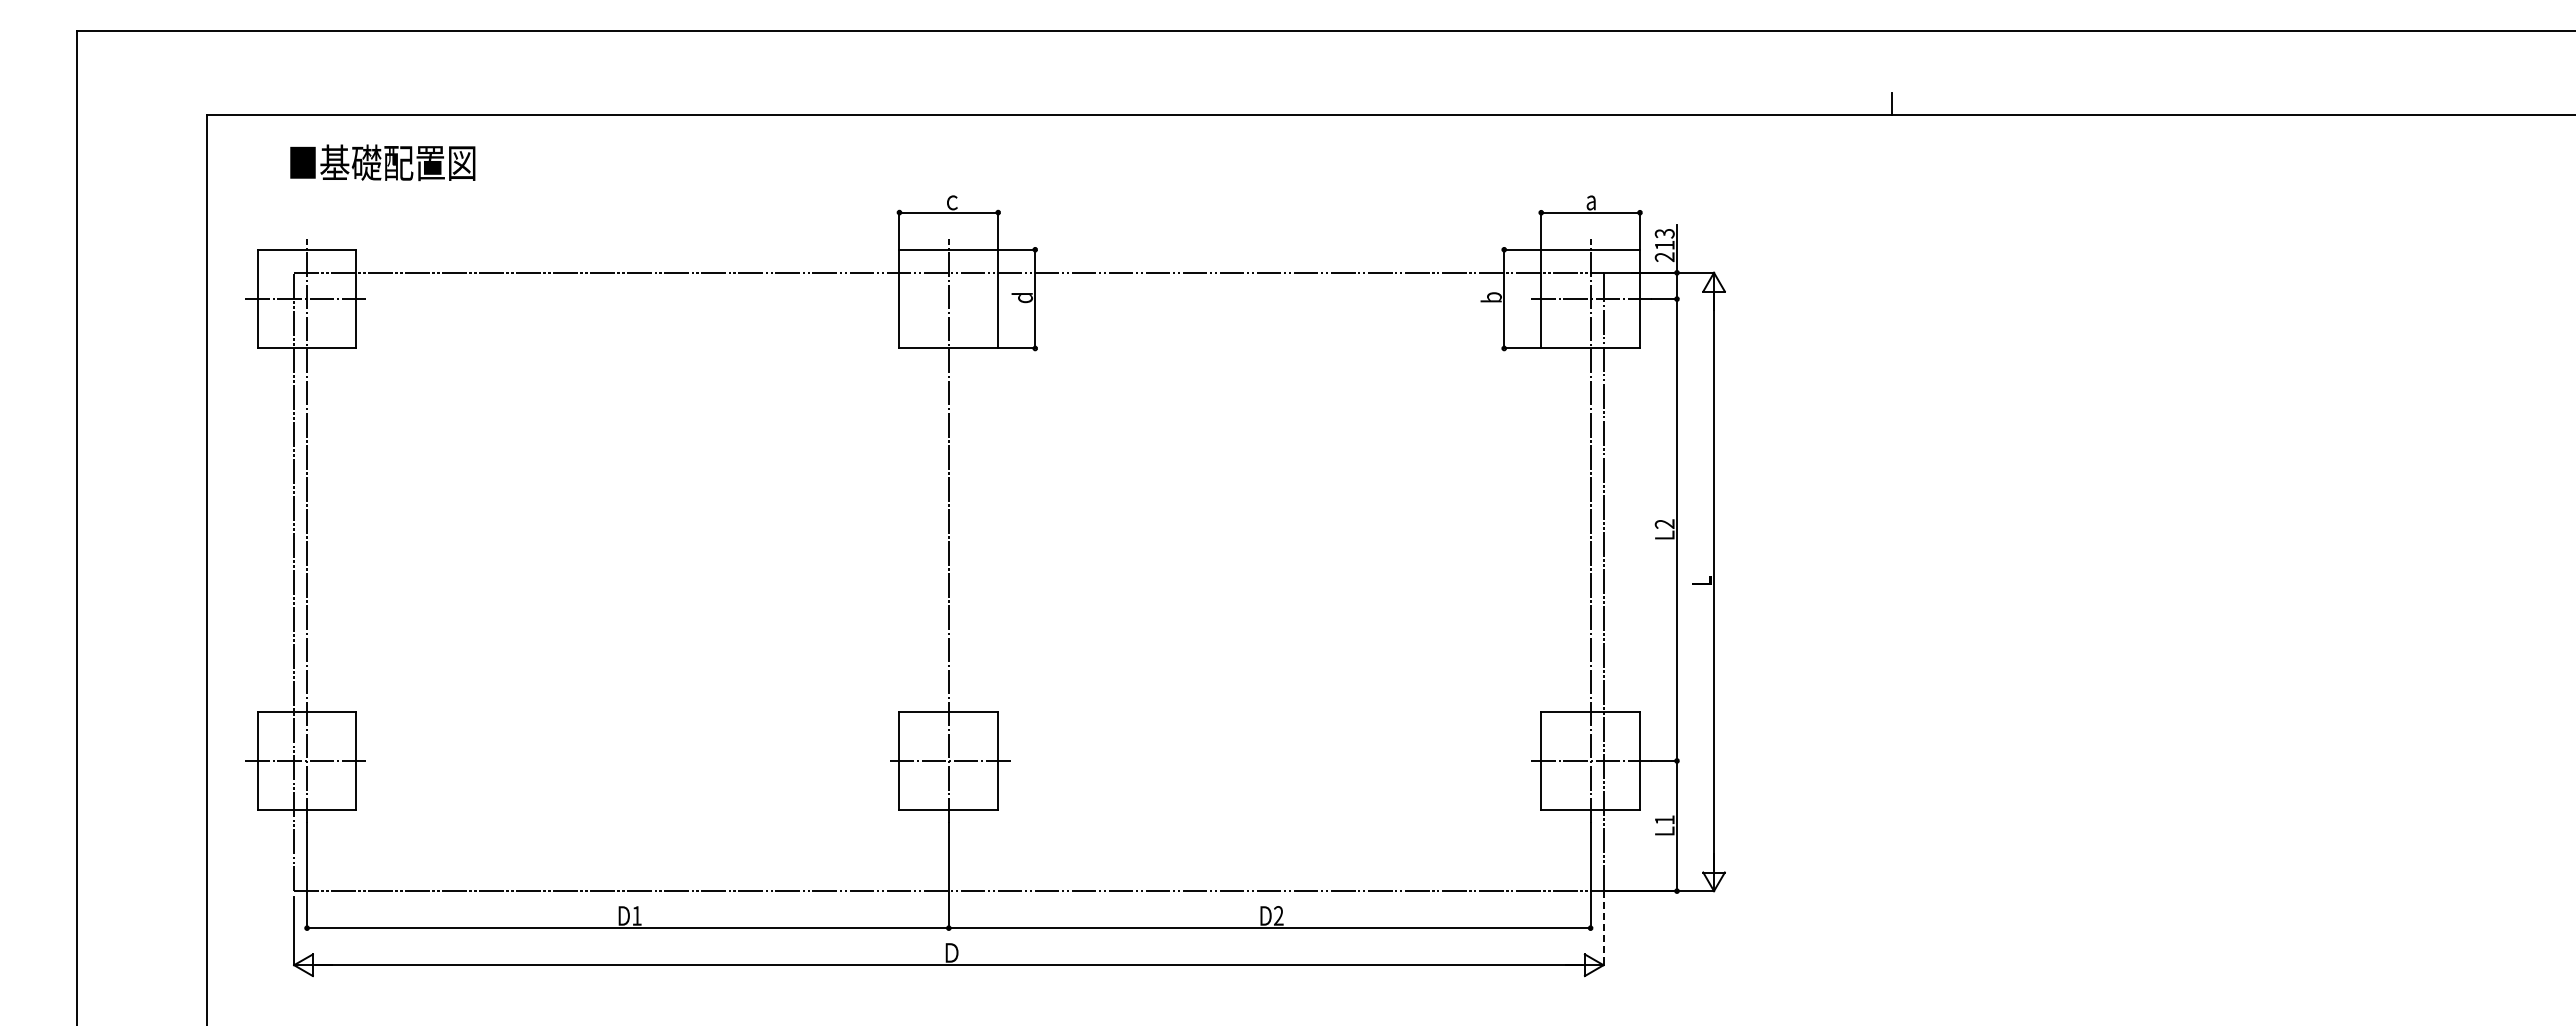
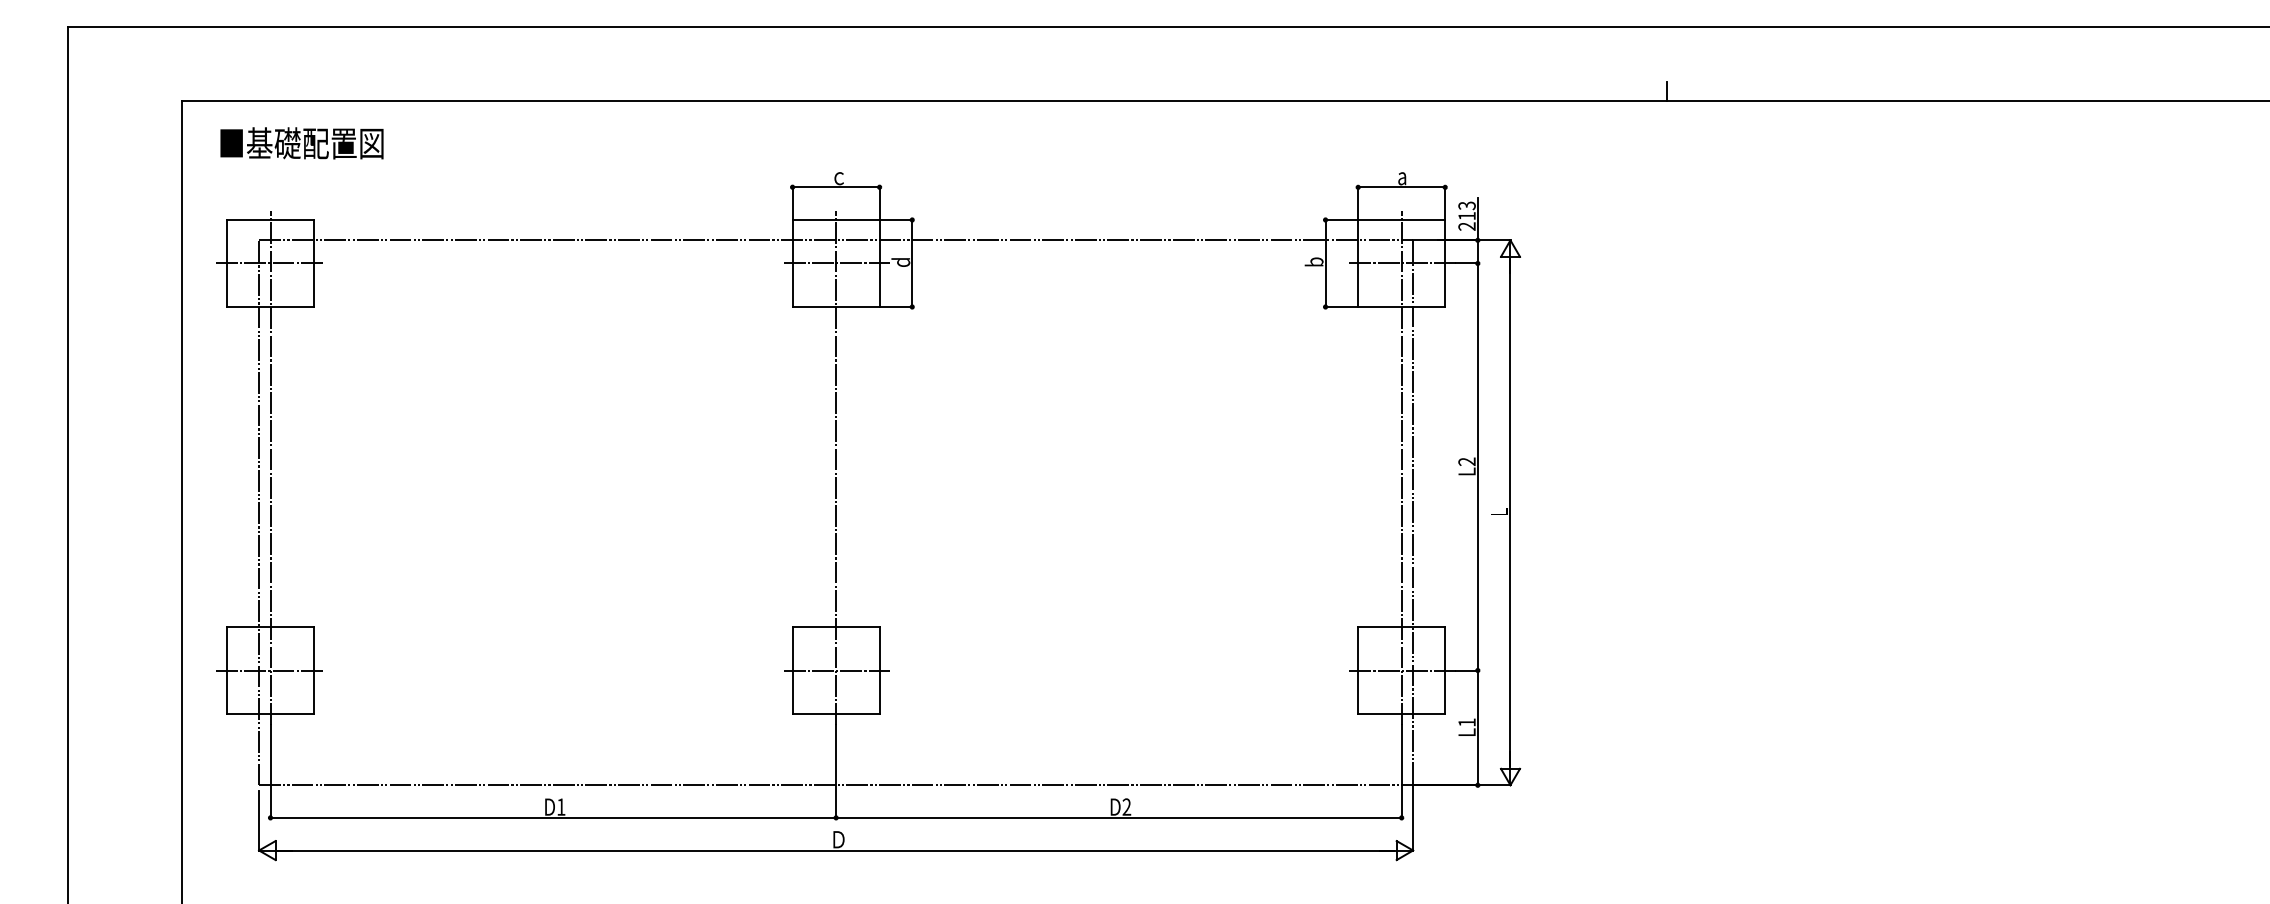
text: (382, 162) -> (301, 143), moved
line: (948, 299) -> (835, 263), added
line: (1603, 928) -> (1413, 818), dashed -> solid

